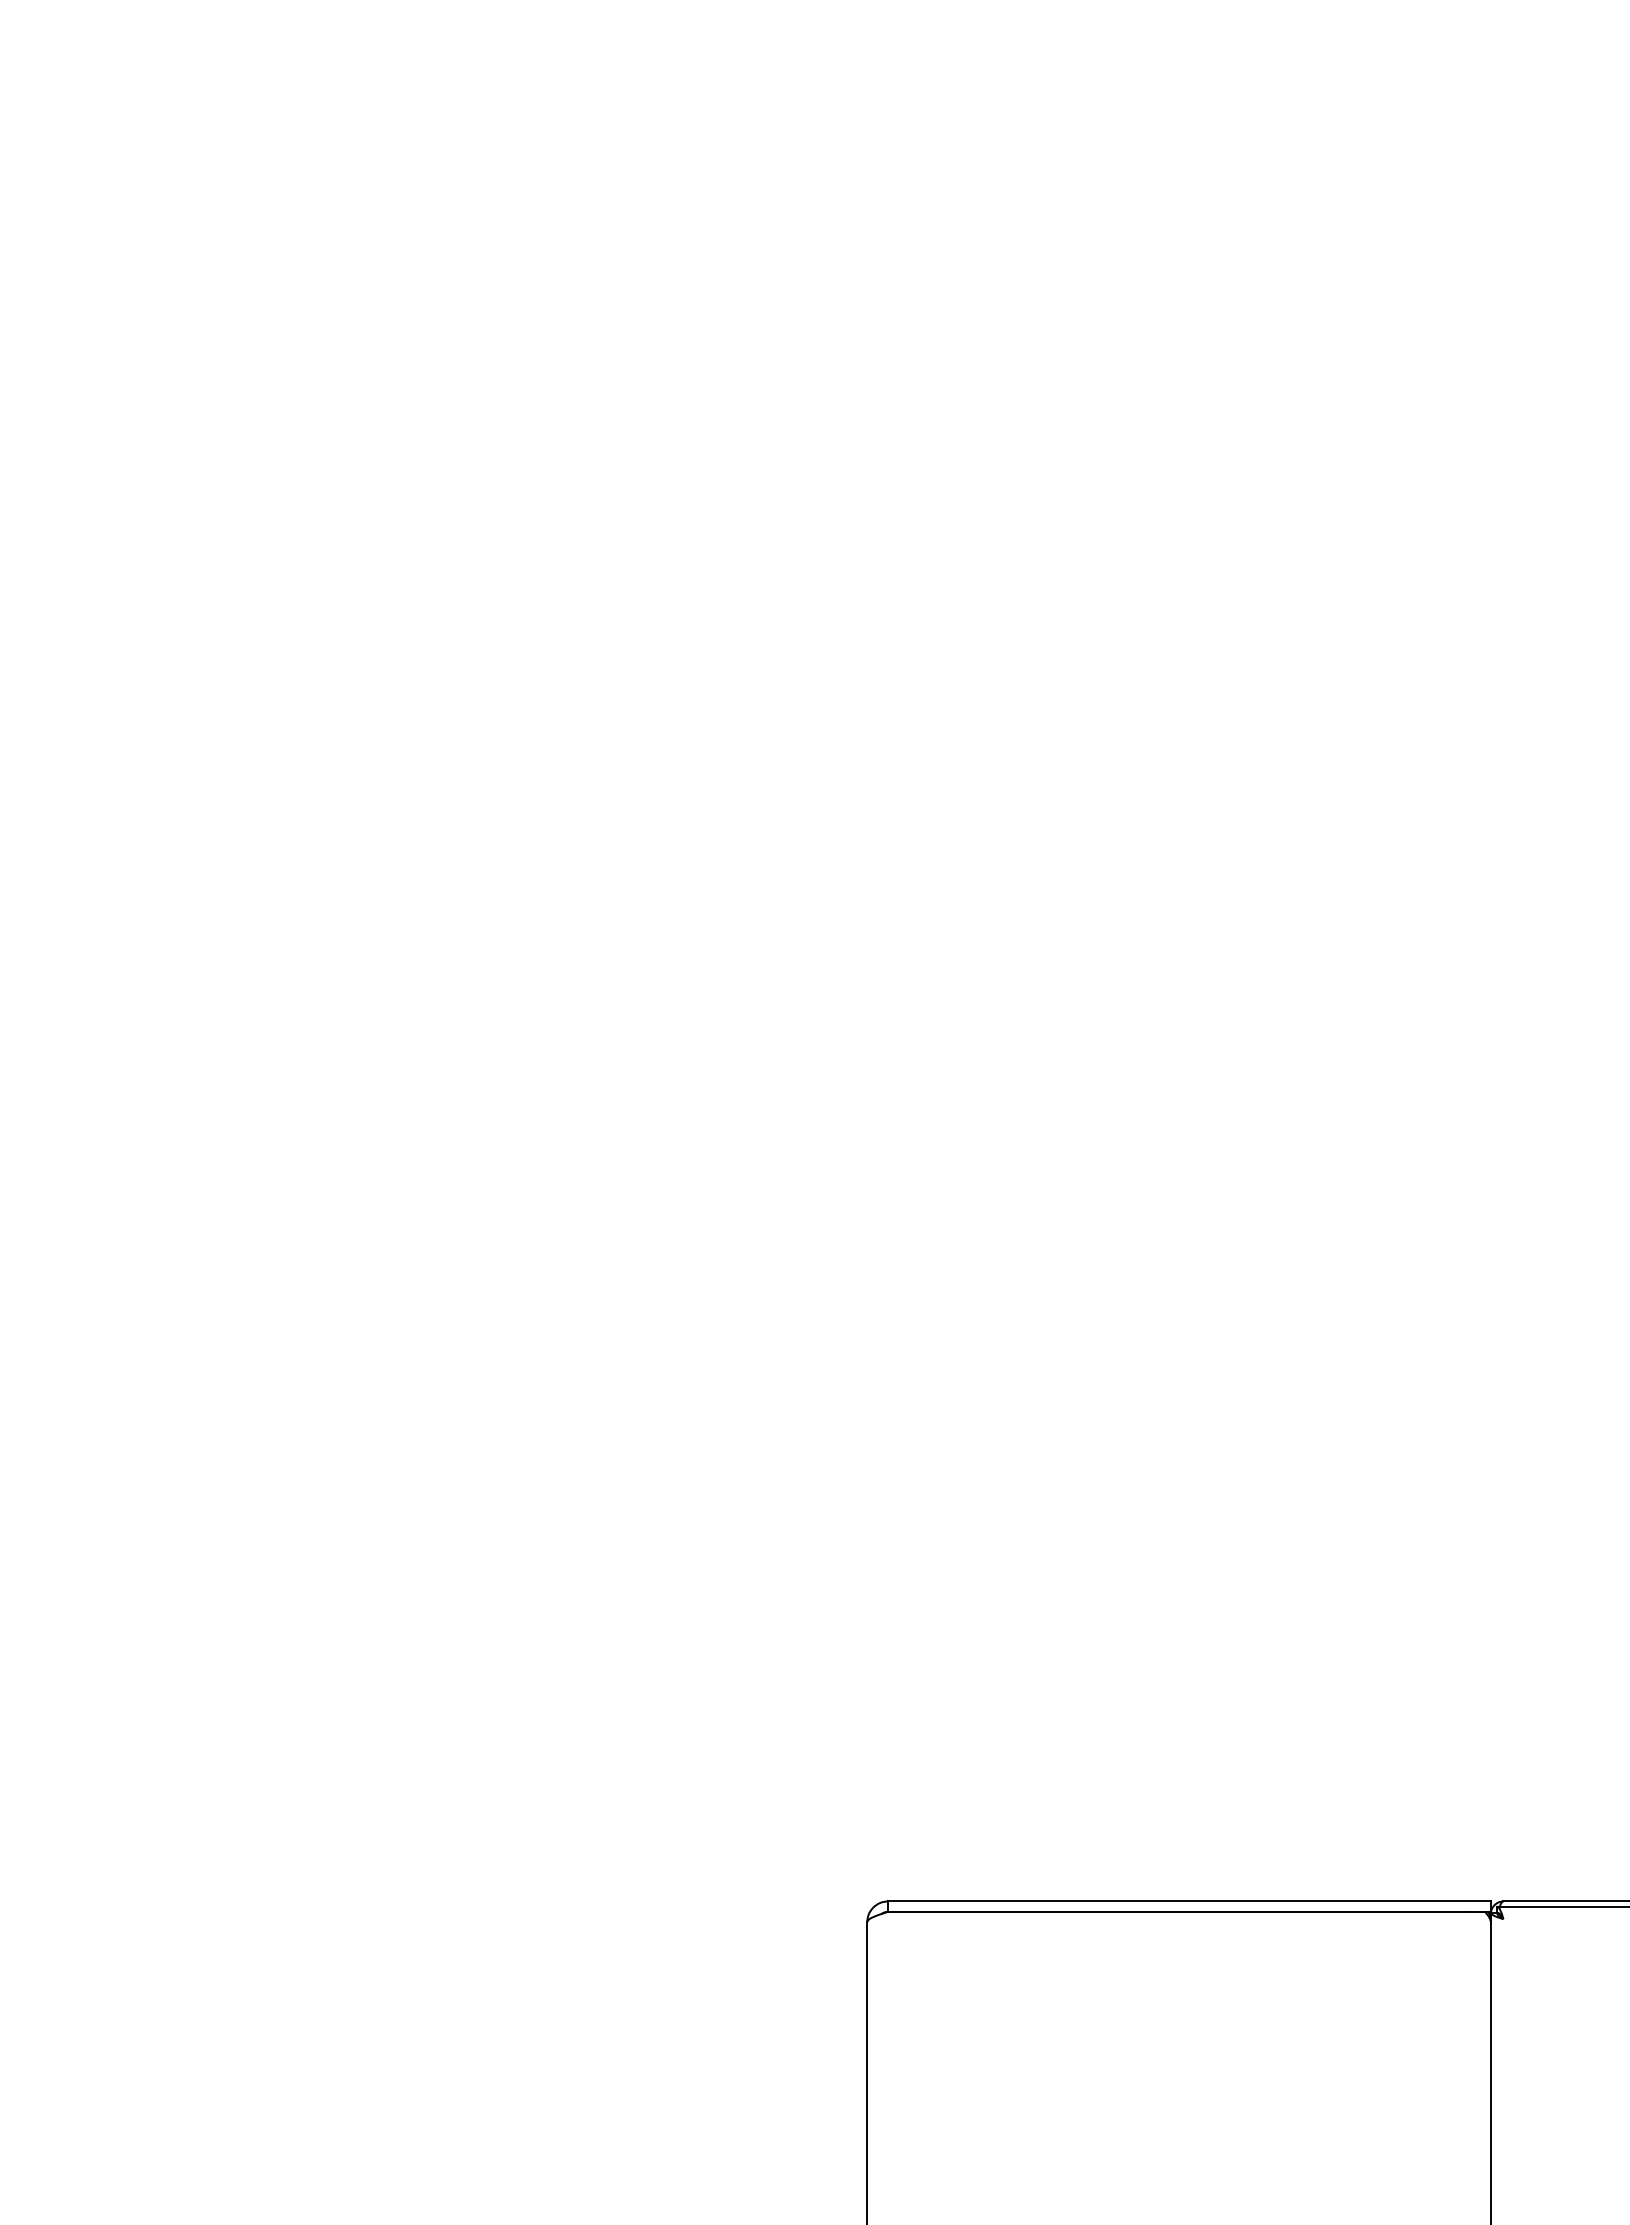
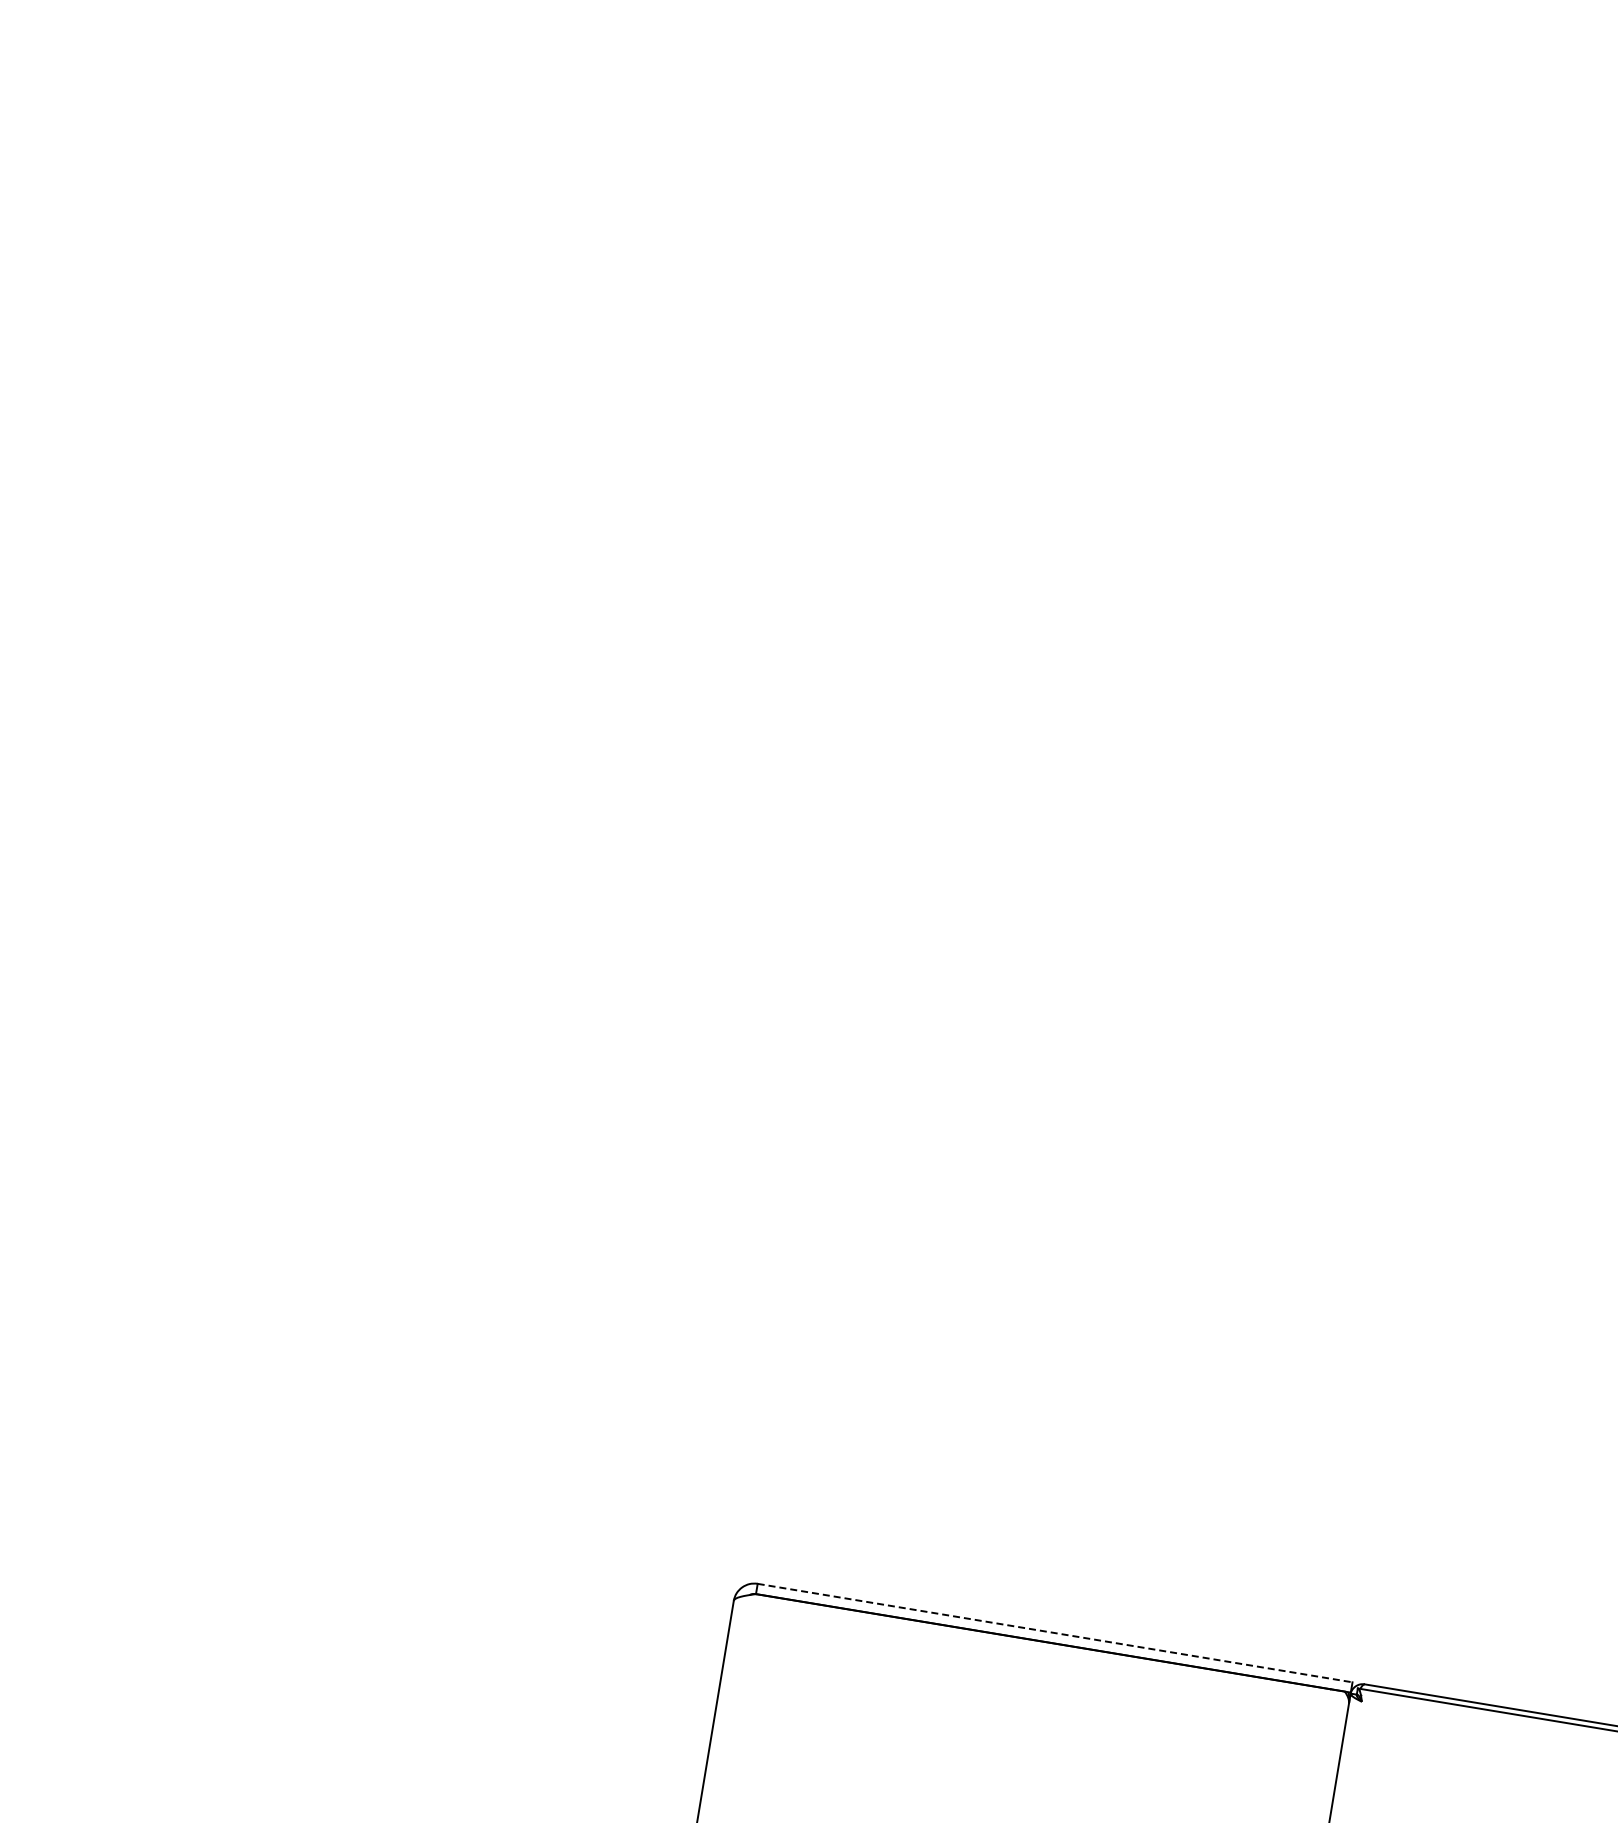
line: (1190, 1901) -> (1056, 1633), solid -> dashed

